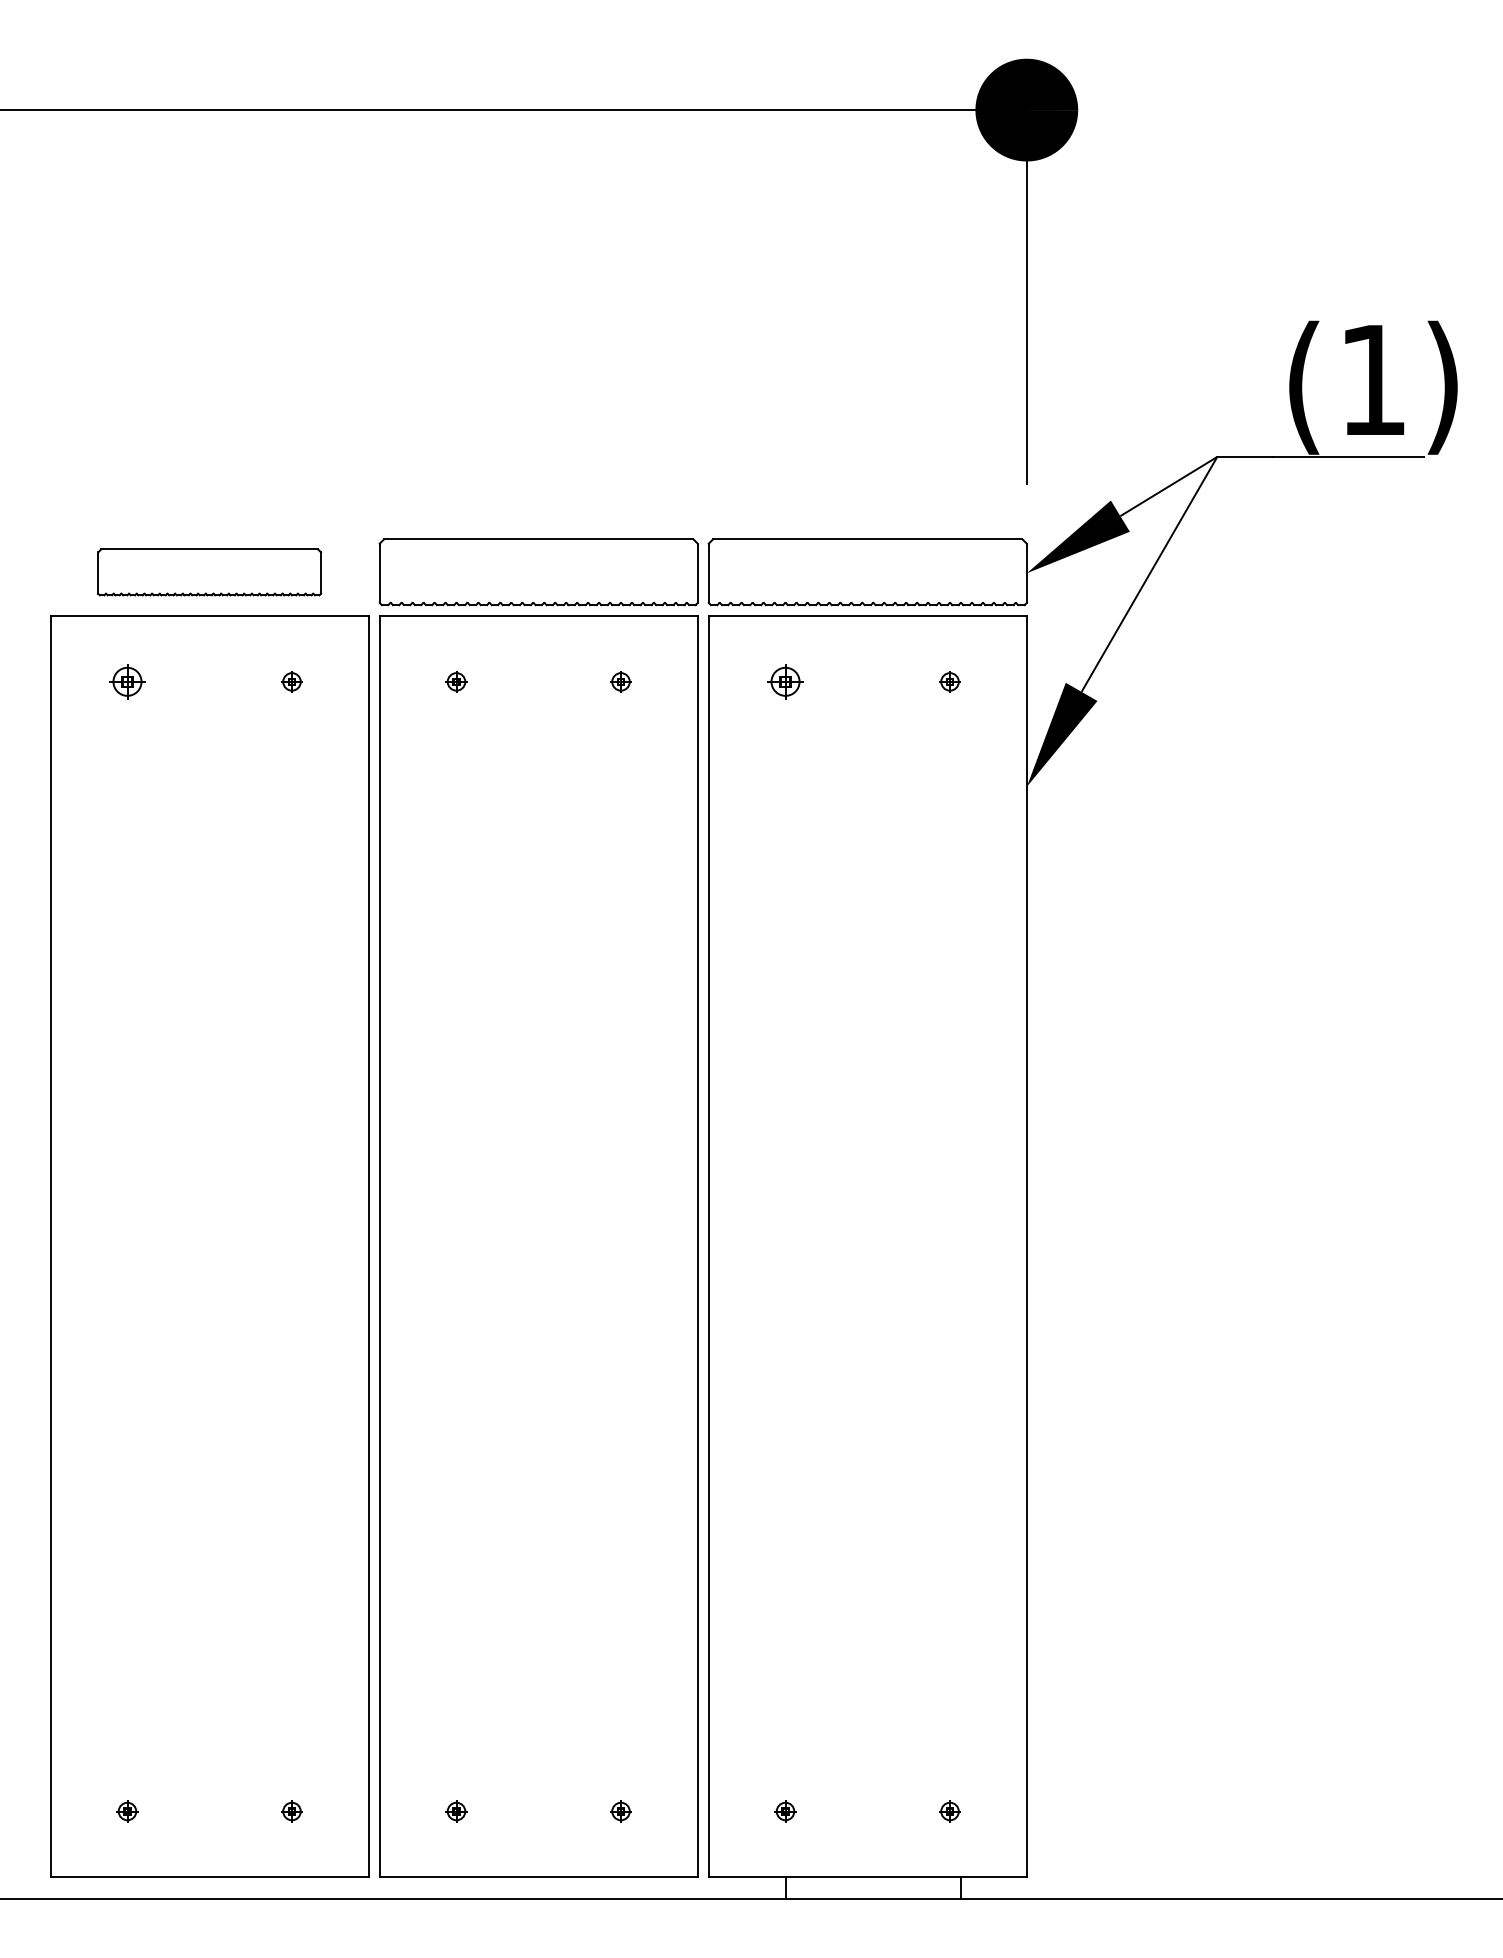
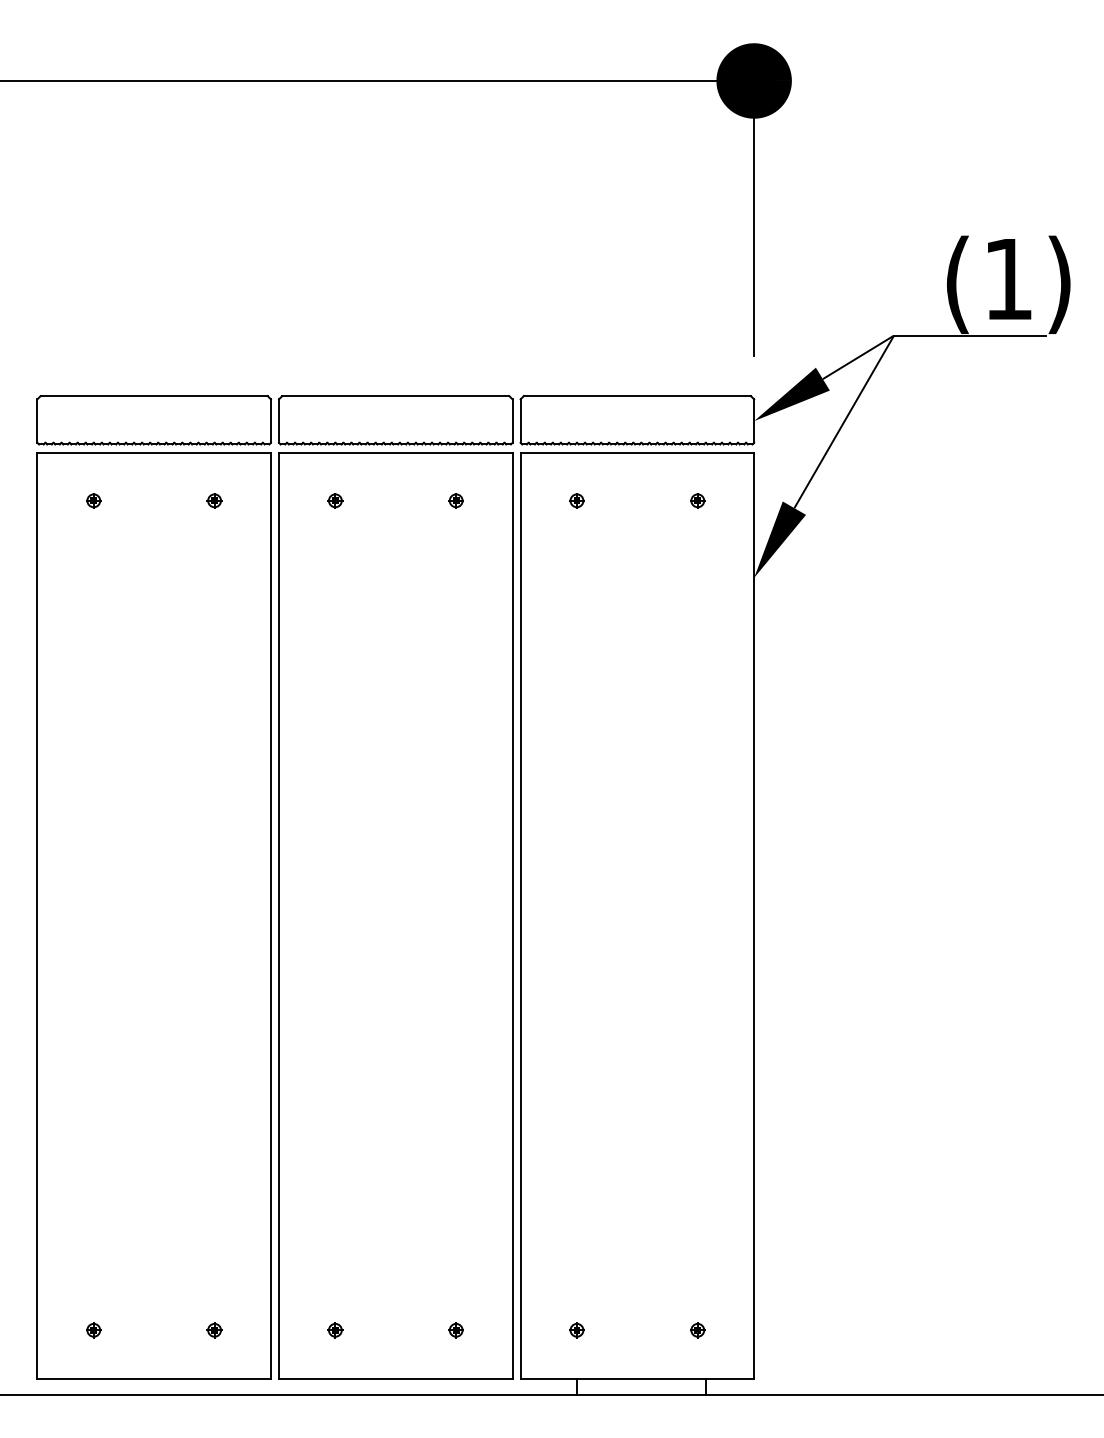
part: (209, 572) -> (154, 420), size x1.43
part: (127, 681) -> (93, 500), size x0.62
part: (785, 681) -> (576, 500), size x0.62

